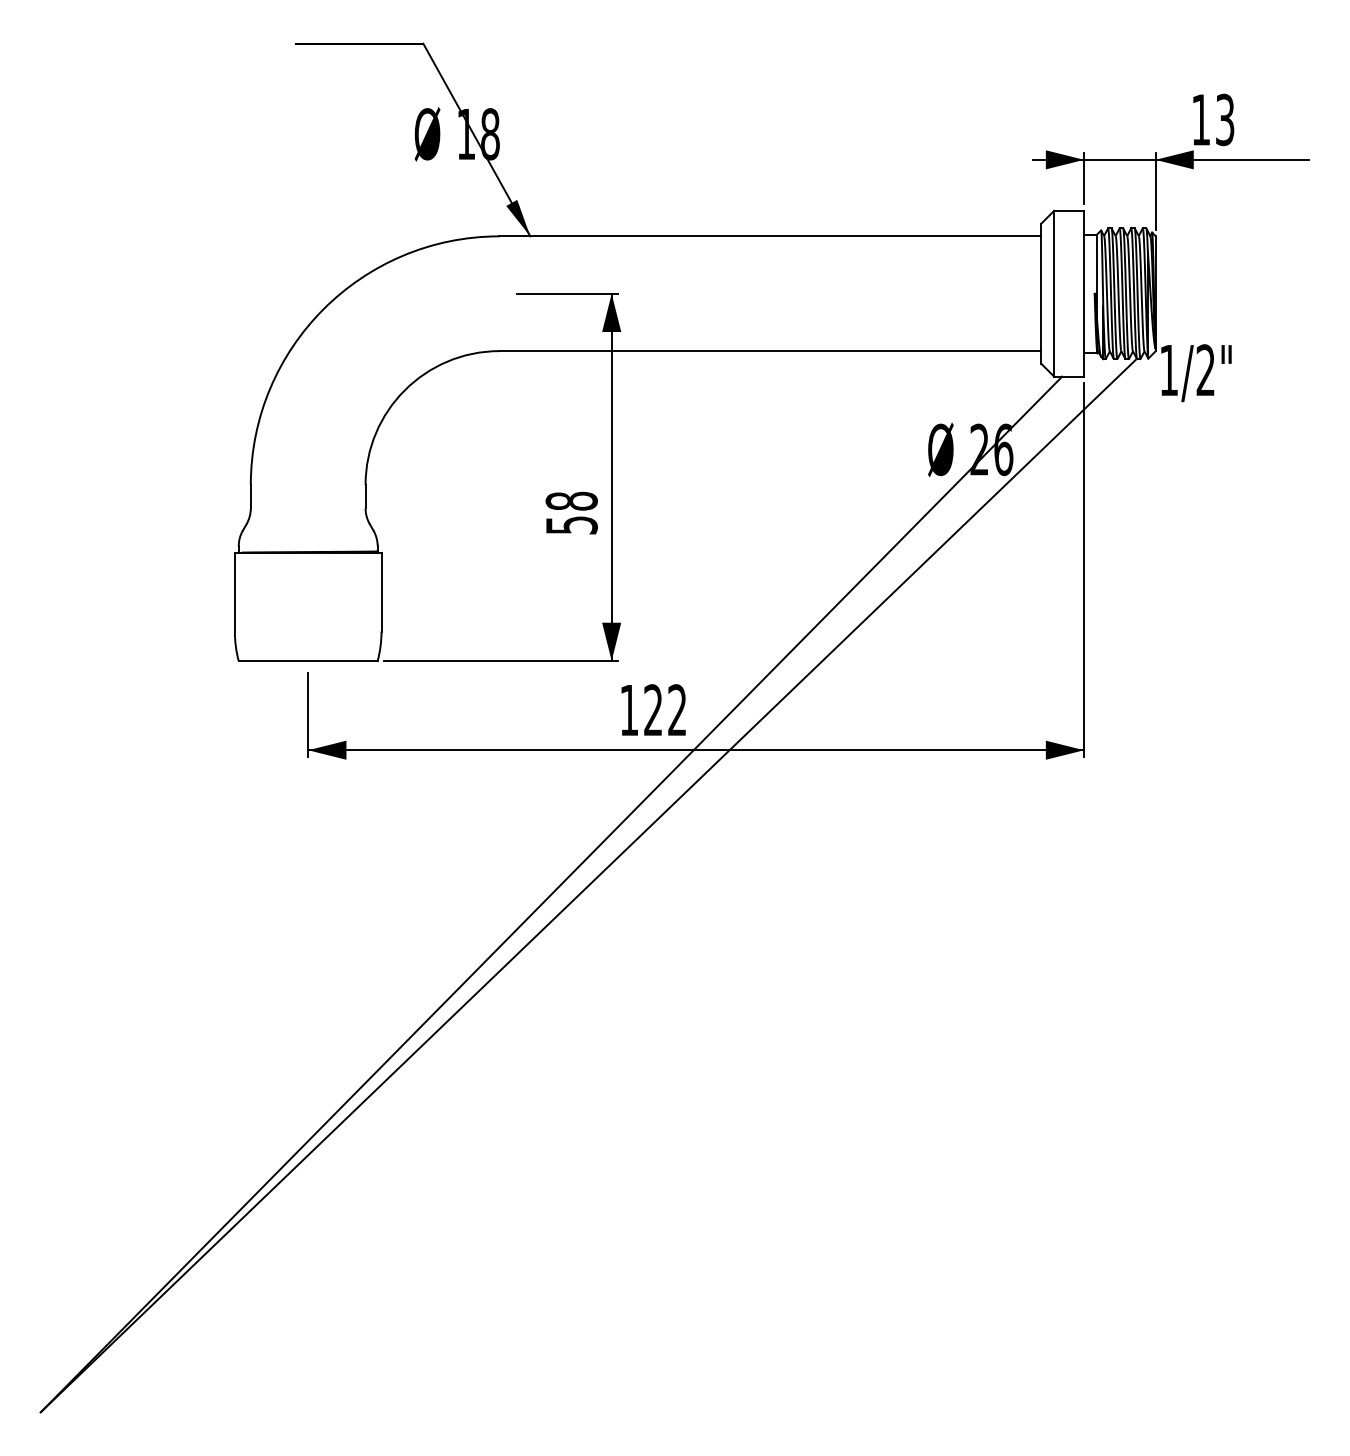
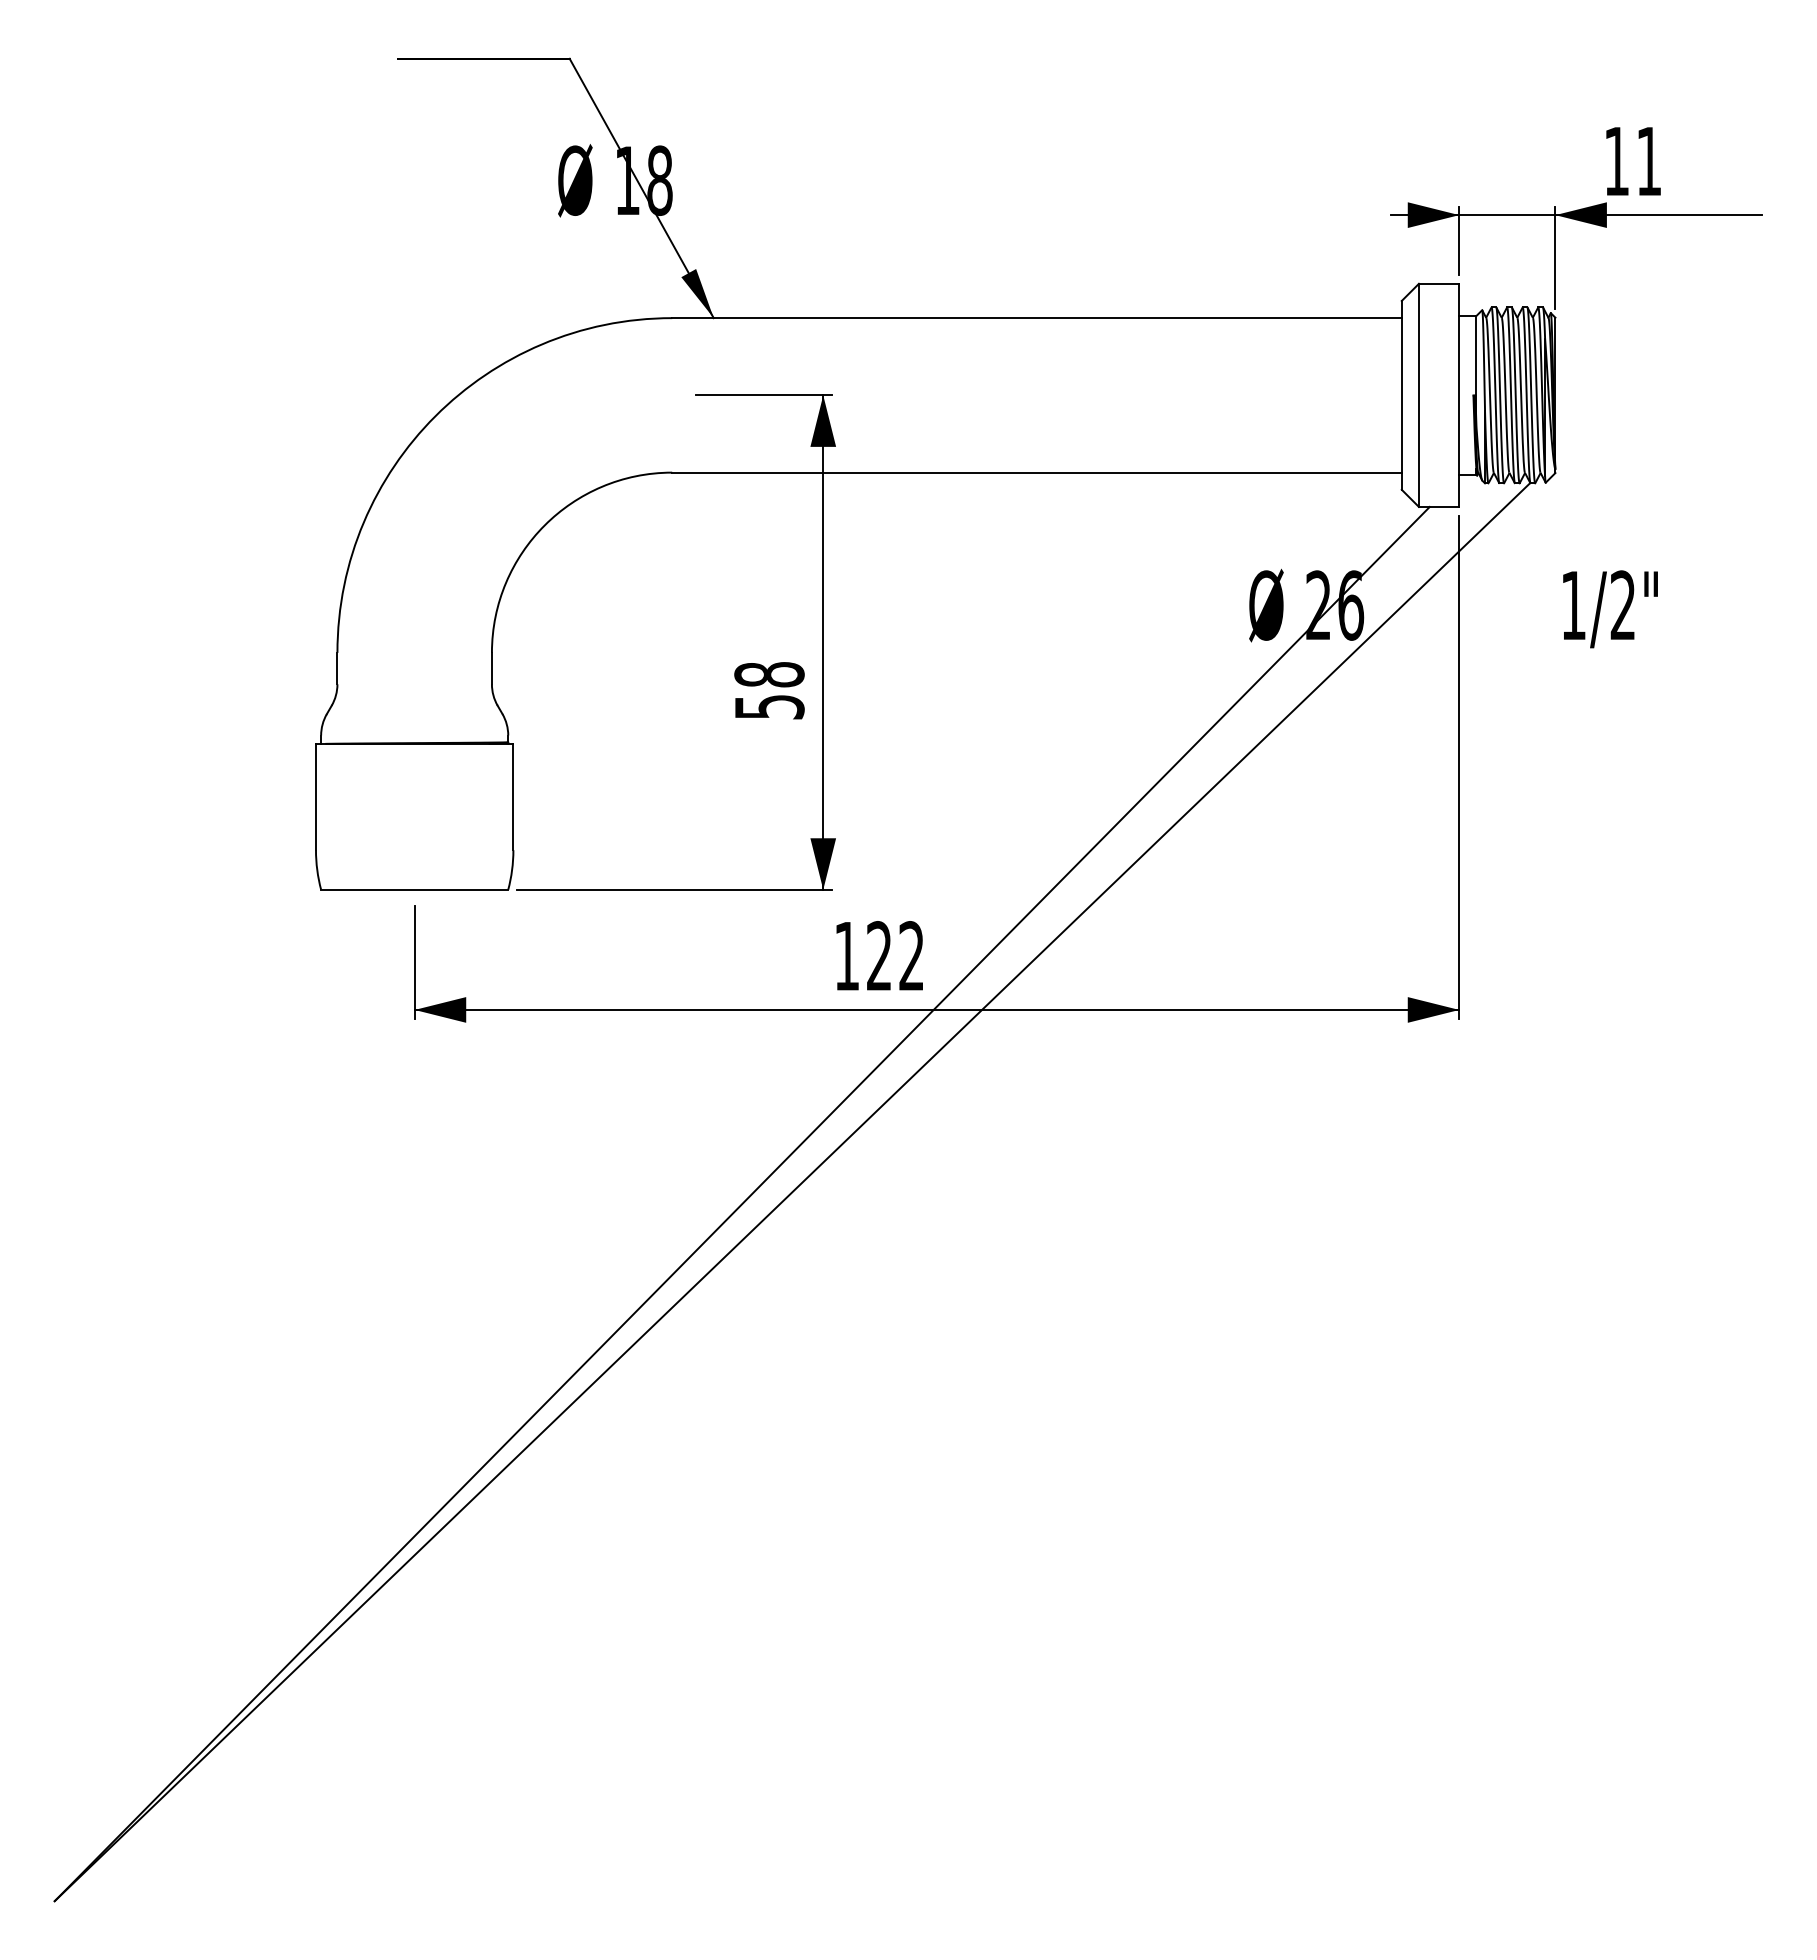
text: (1225, 120) -> (1649, 161), 13 -> 11
text: (1196, 373) -> (1610, 609), moved

